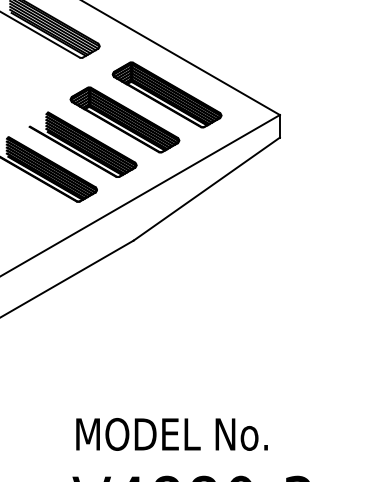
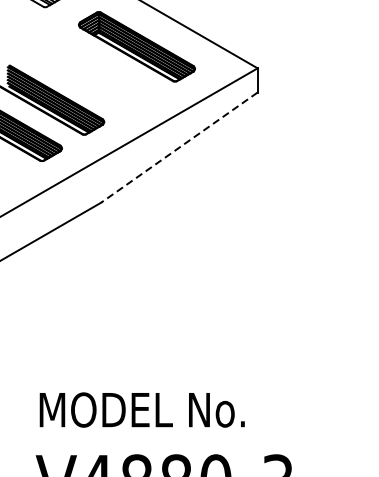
part: (124, 119) -> (91, 73), removed
line: (206, 189) -> (179, 147), solid -> dashed

